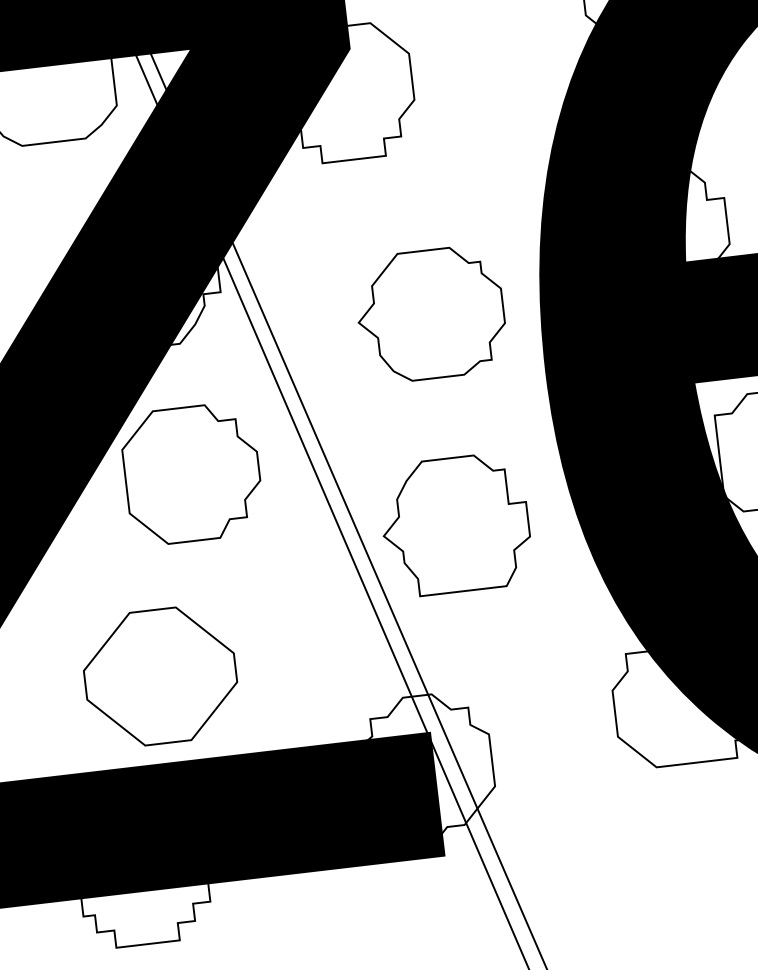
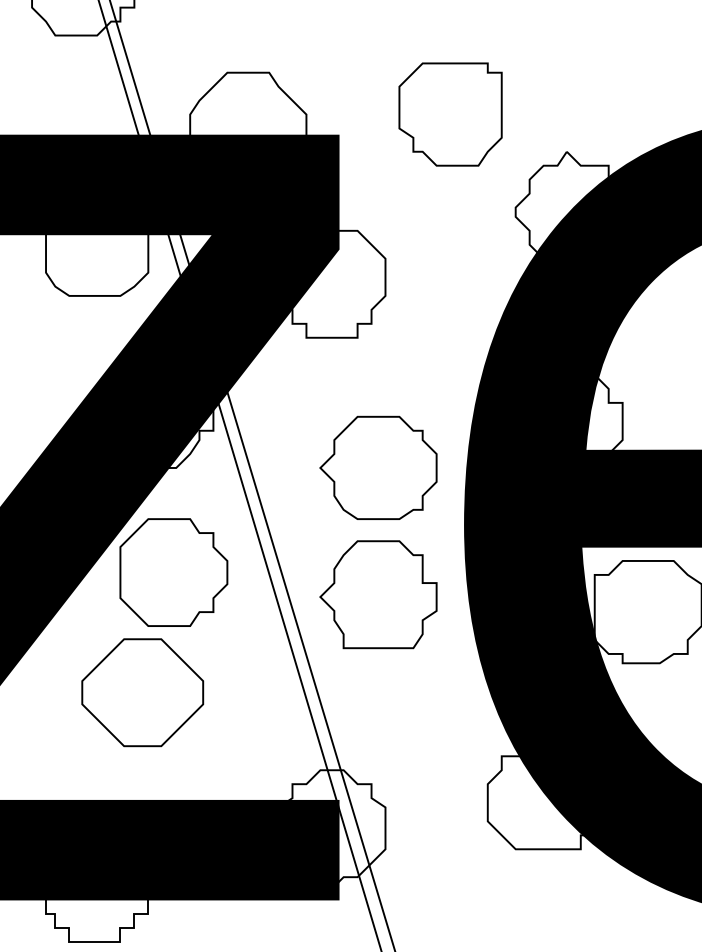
part: (455, 524) -> (378, 594), moved
part: (160, 676) -> (142, 692), moved

